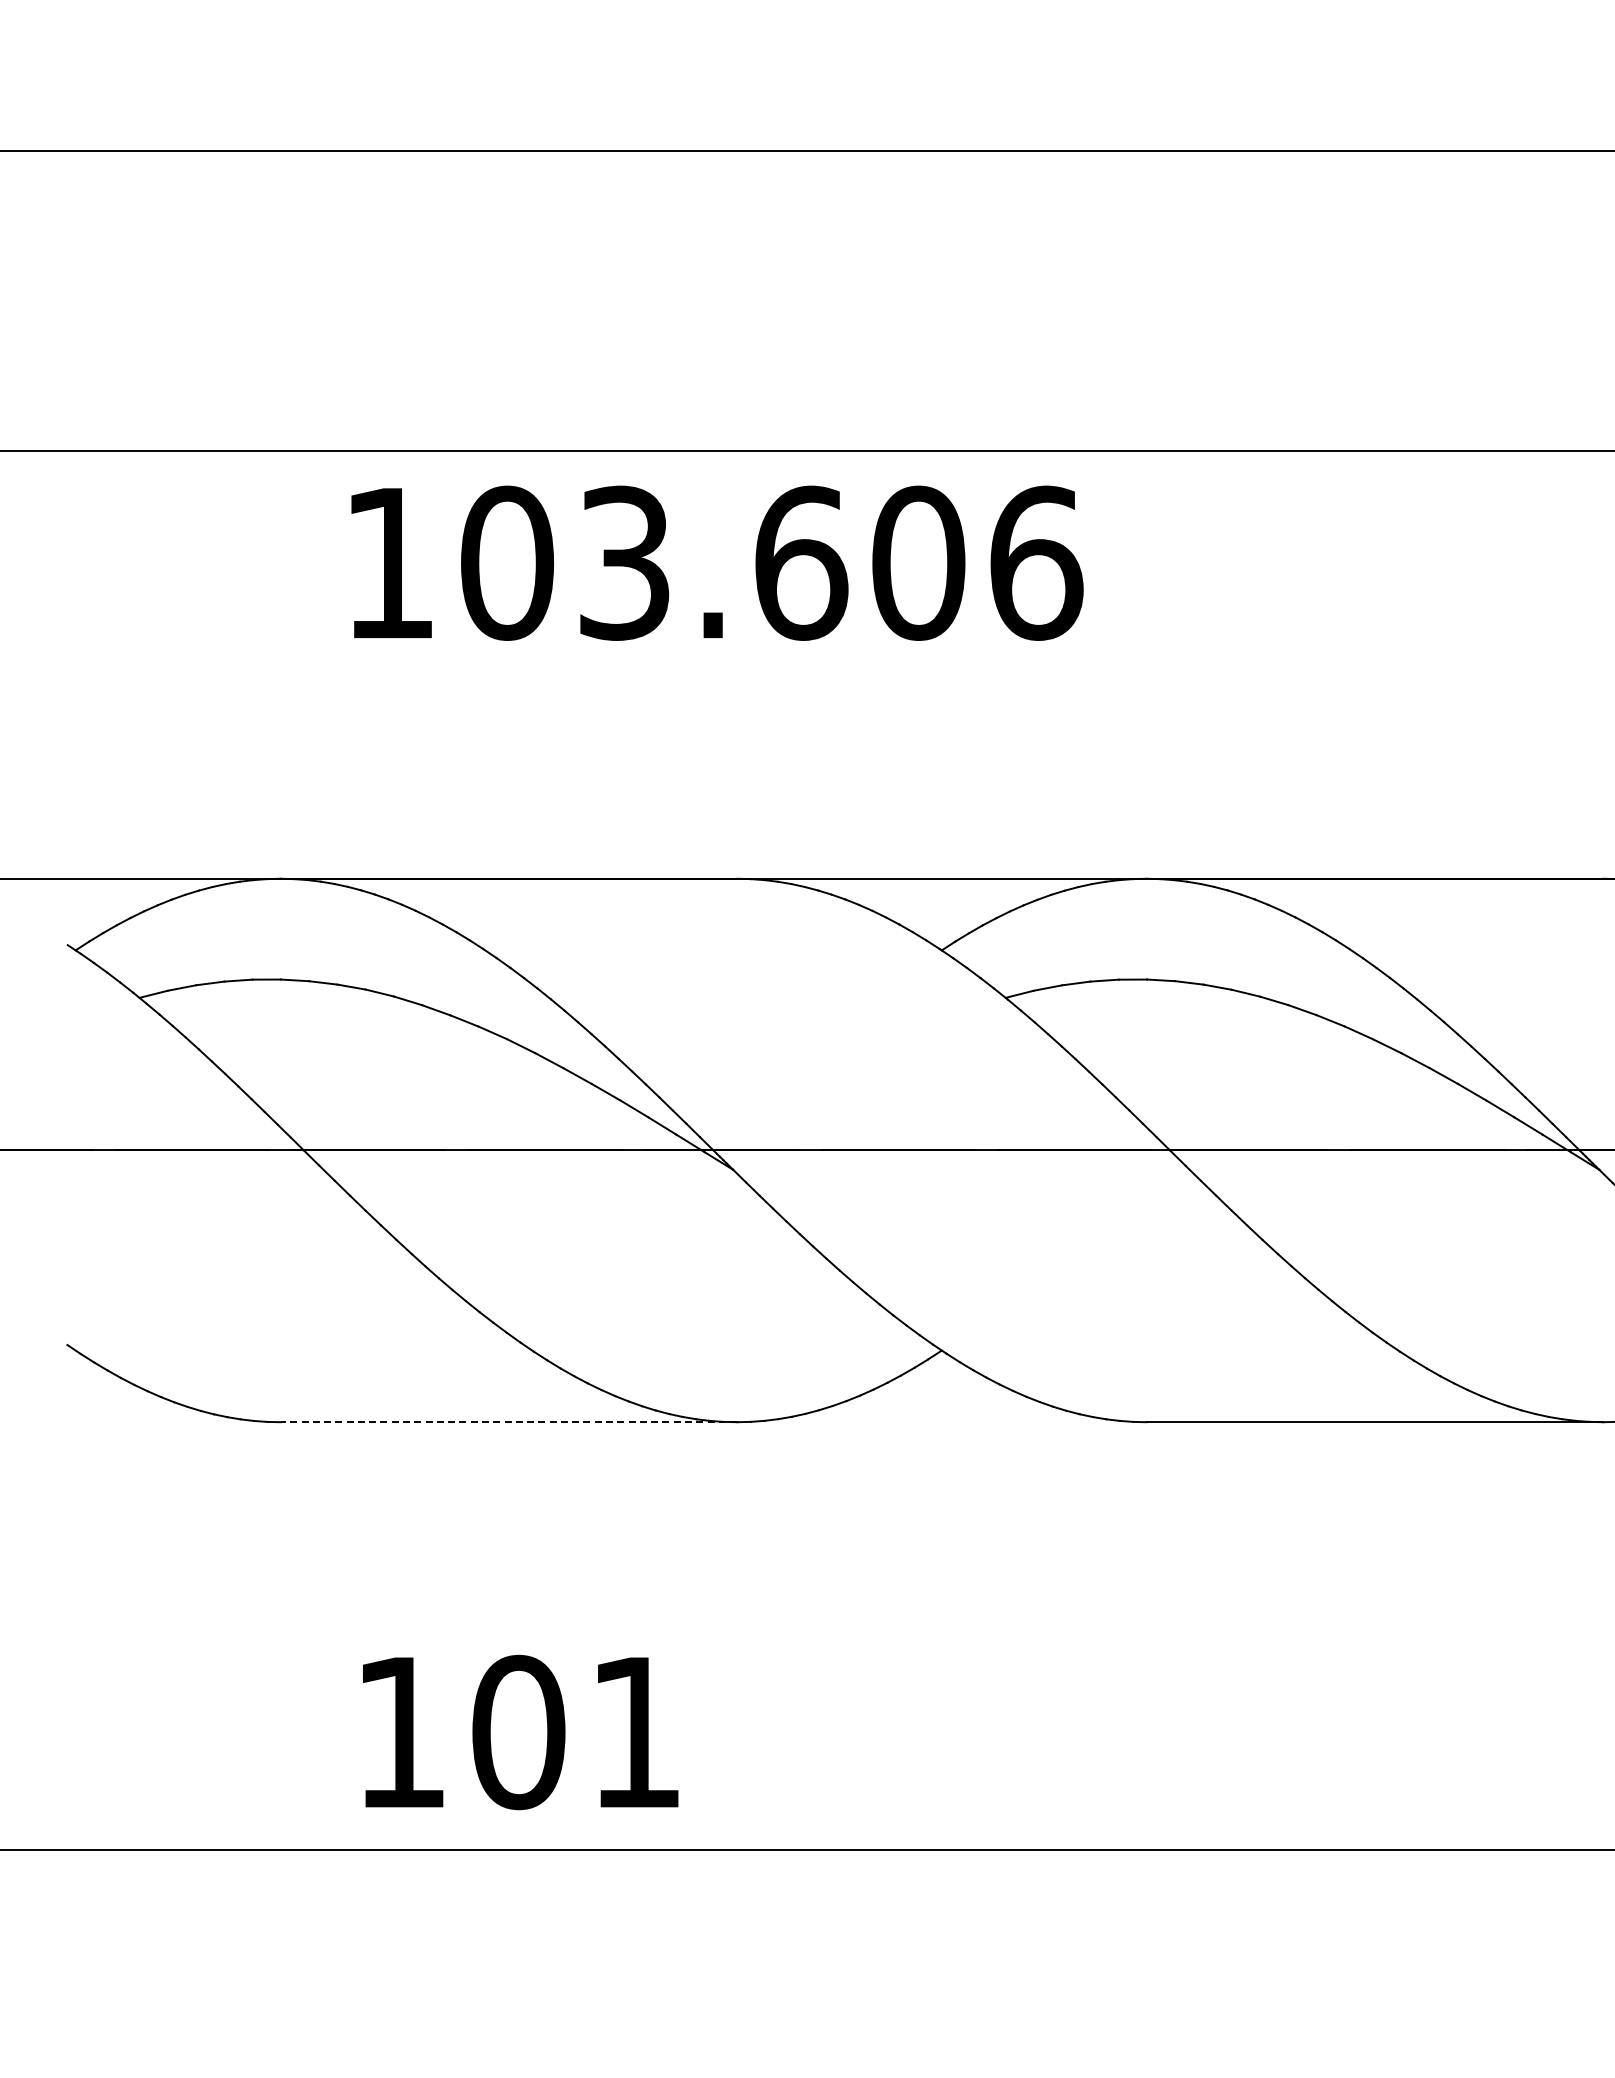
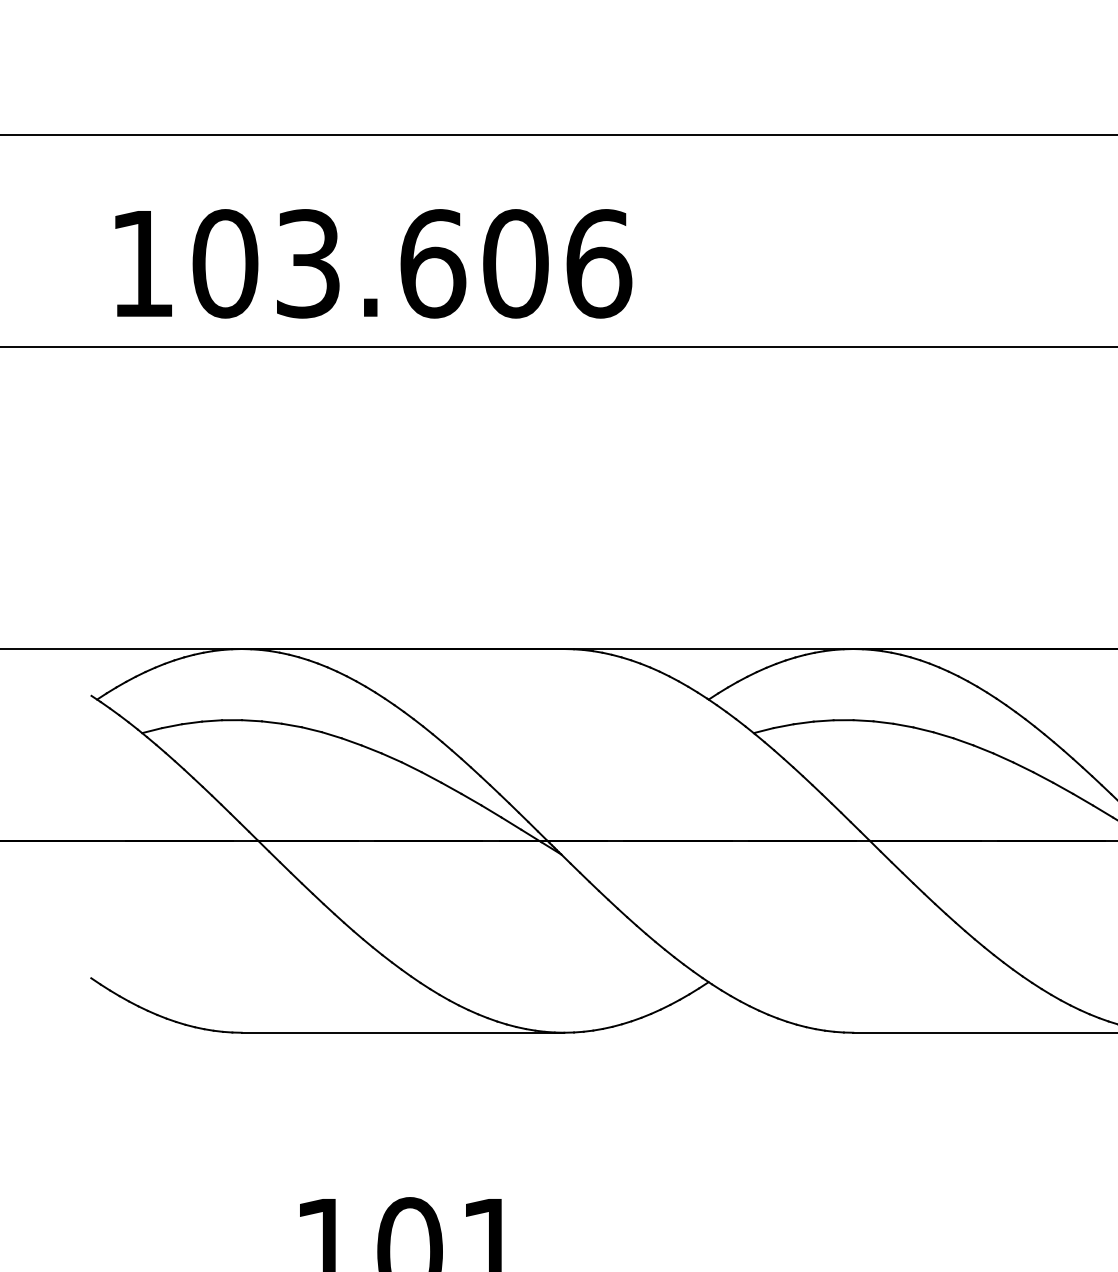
text: (717, 562) -> (373, 263), moved
line: (508, 1422) -> (402, 1032), dashed -> solid

